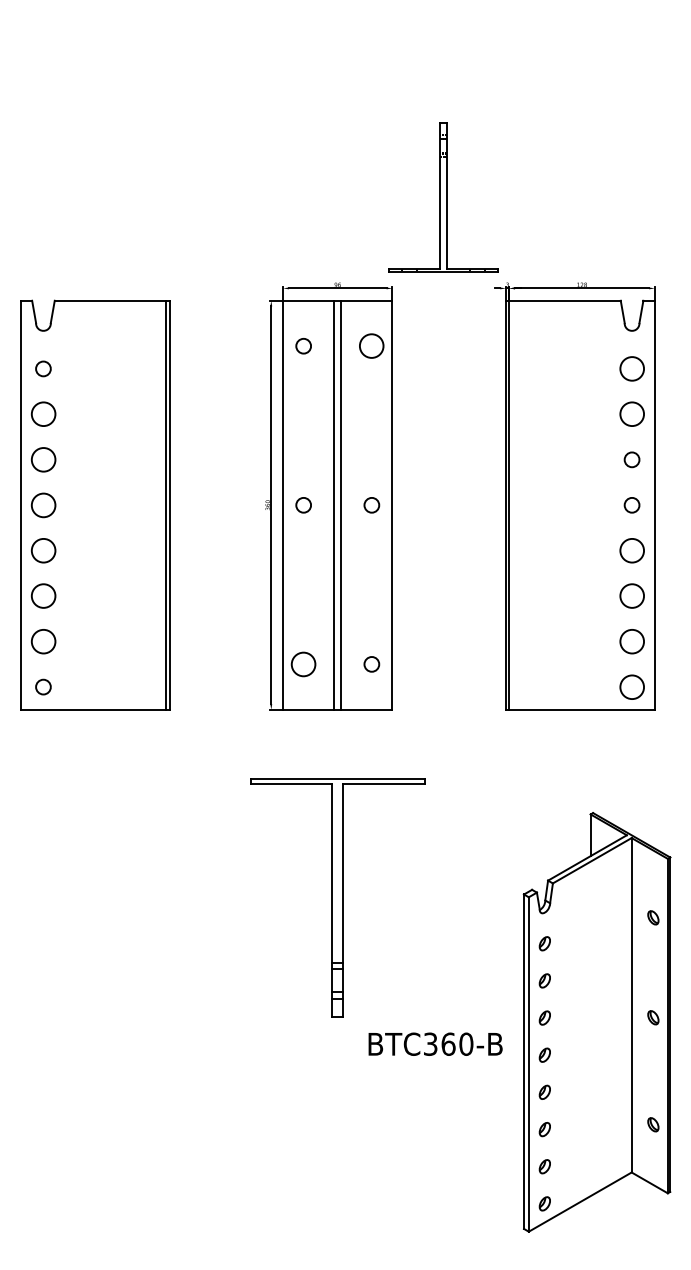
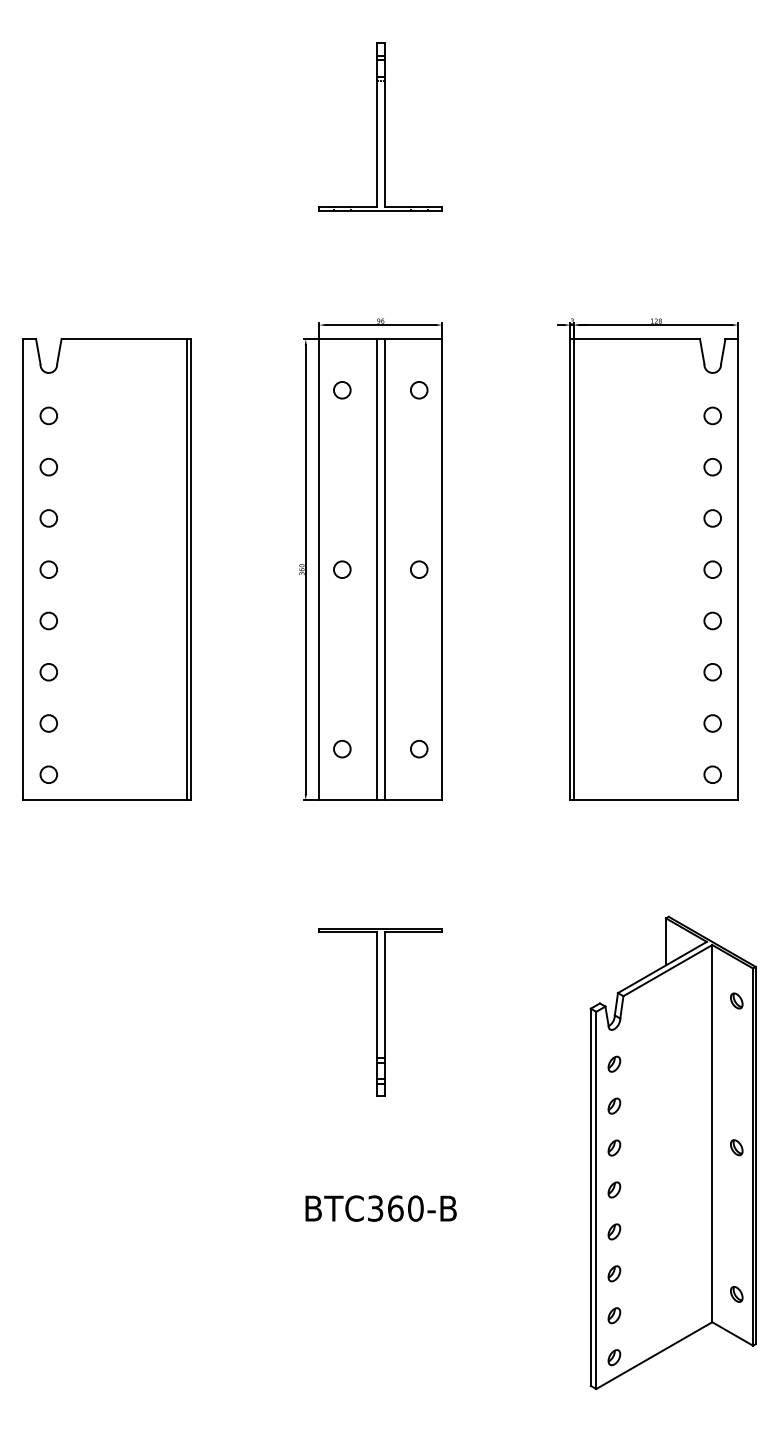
part: (443, 197) -> (380, 126), moved
circle: (372, 346) -> (419, 390), size x0.62
circle: (631, 368) -> (712, 415), size x0.62
circle: (43, 414) -> (48, 467), size x0.62
circle: (631, 414) -> (712, 467), size x0.62
circle: (43, 459) -> (48, 518), size x0.62
circle: (43, 505) -> (48, 569), size x0.62
circle: (43, 550) -> (48, 620), size x0.62
circle: (631, 550) -> (712, 620), size x0.62
circle: (43, 596) -> (48, 672), size x0.62
circle: (631, 596) -> (712, 672), size x0.62
circle: (43, 641) -> (48, 723), size x0.62
circle: (631, 641) -> (712, 723), size x0.62
circle: (303, 663) -> (342, 748), size x0.62
circle: (631, 686) -> (712, 774), size x0.62
part: (337, 897) -> (380, 1012), size x0.62
part: (653, 917) -> (736, 1000), moved
text: (435, 1044) -> (380, 1208), moved
part: (653, 1124) -> (736, 1294), moved

